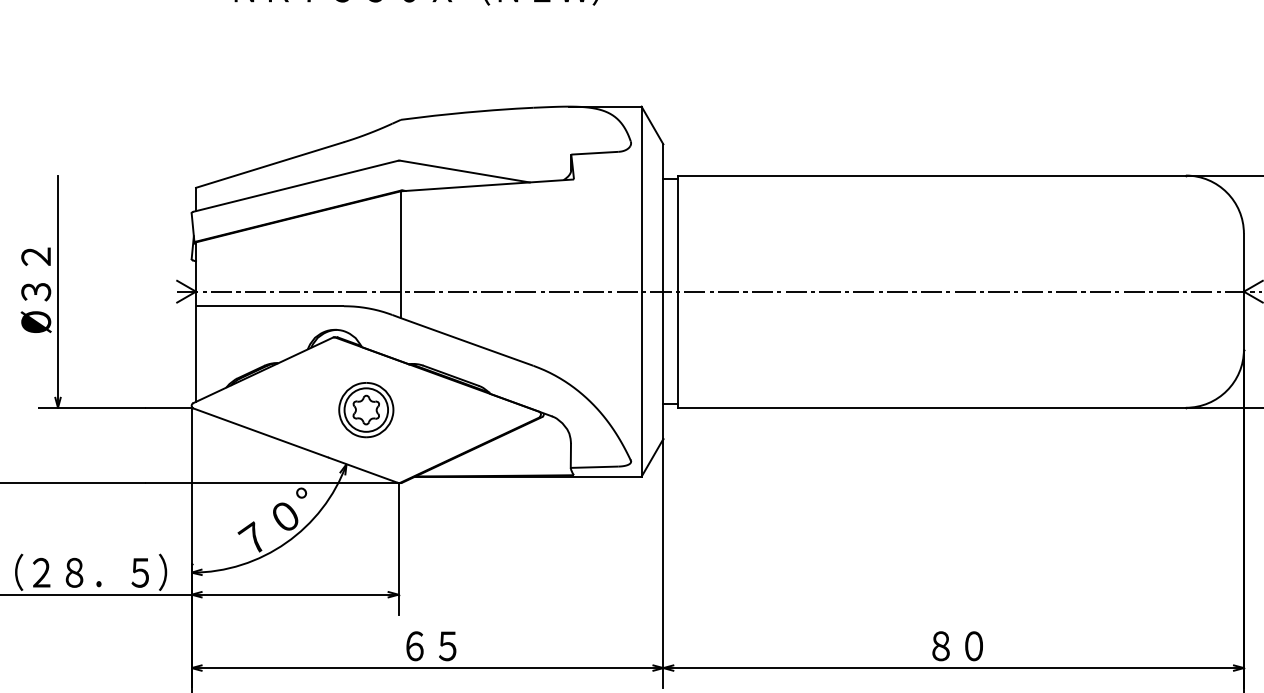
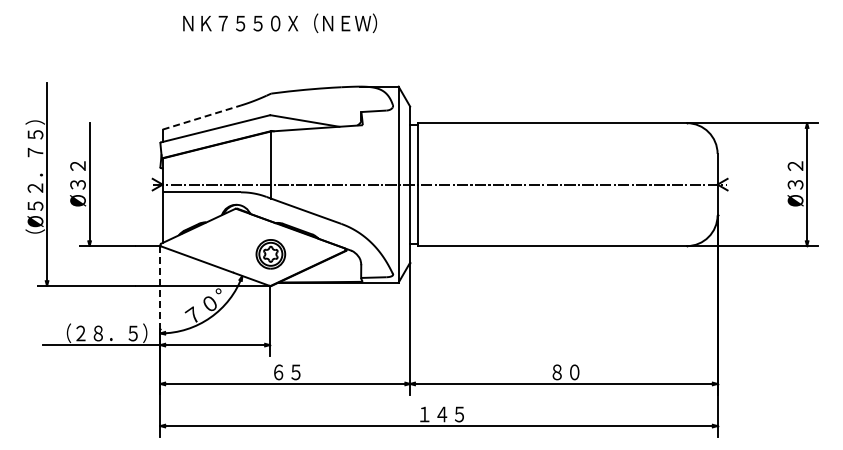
line: (269, 164) -> (201, 117), solid -> dashed
part: (365, 410) -> (270, 254), moved
line: (191, 487) -> (160, 288), solid -> dashed

